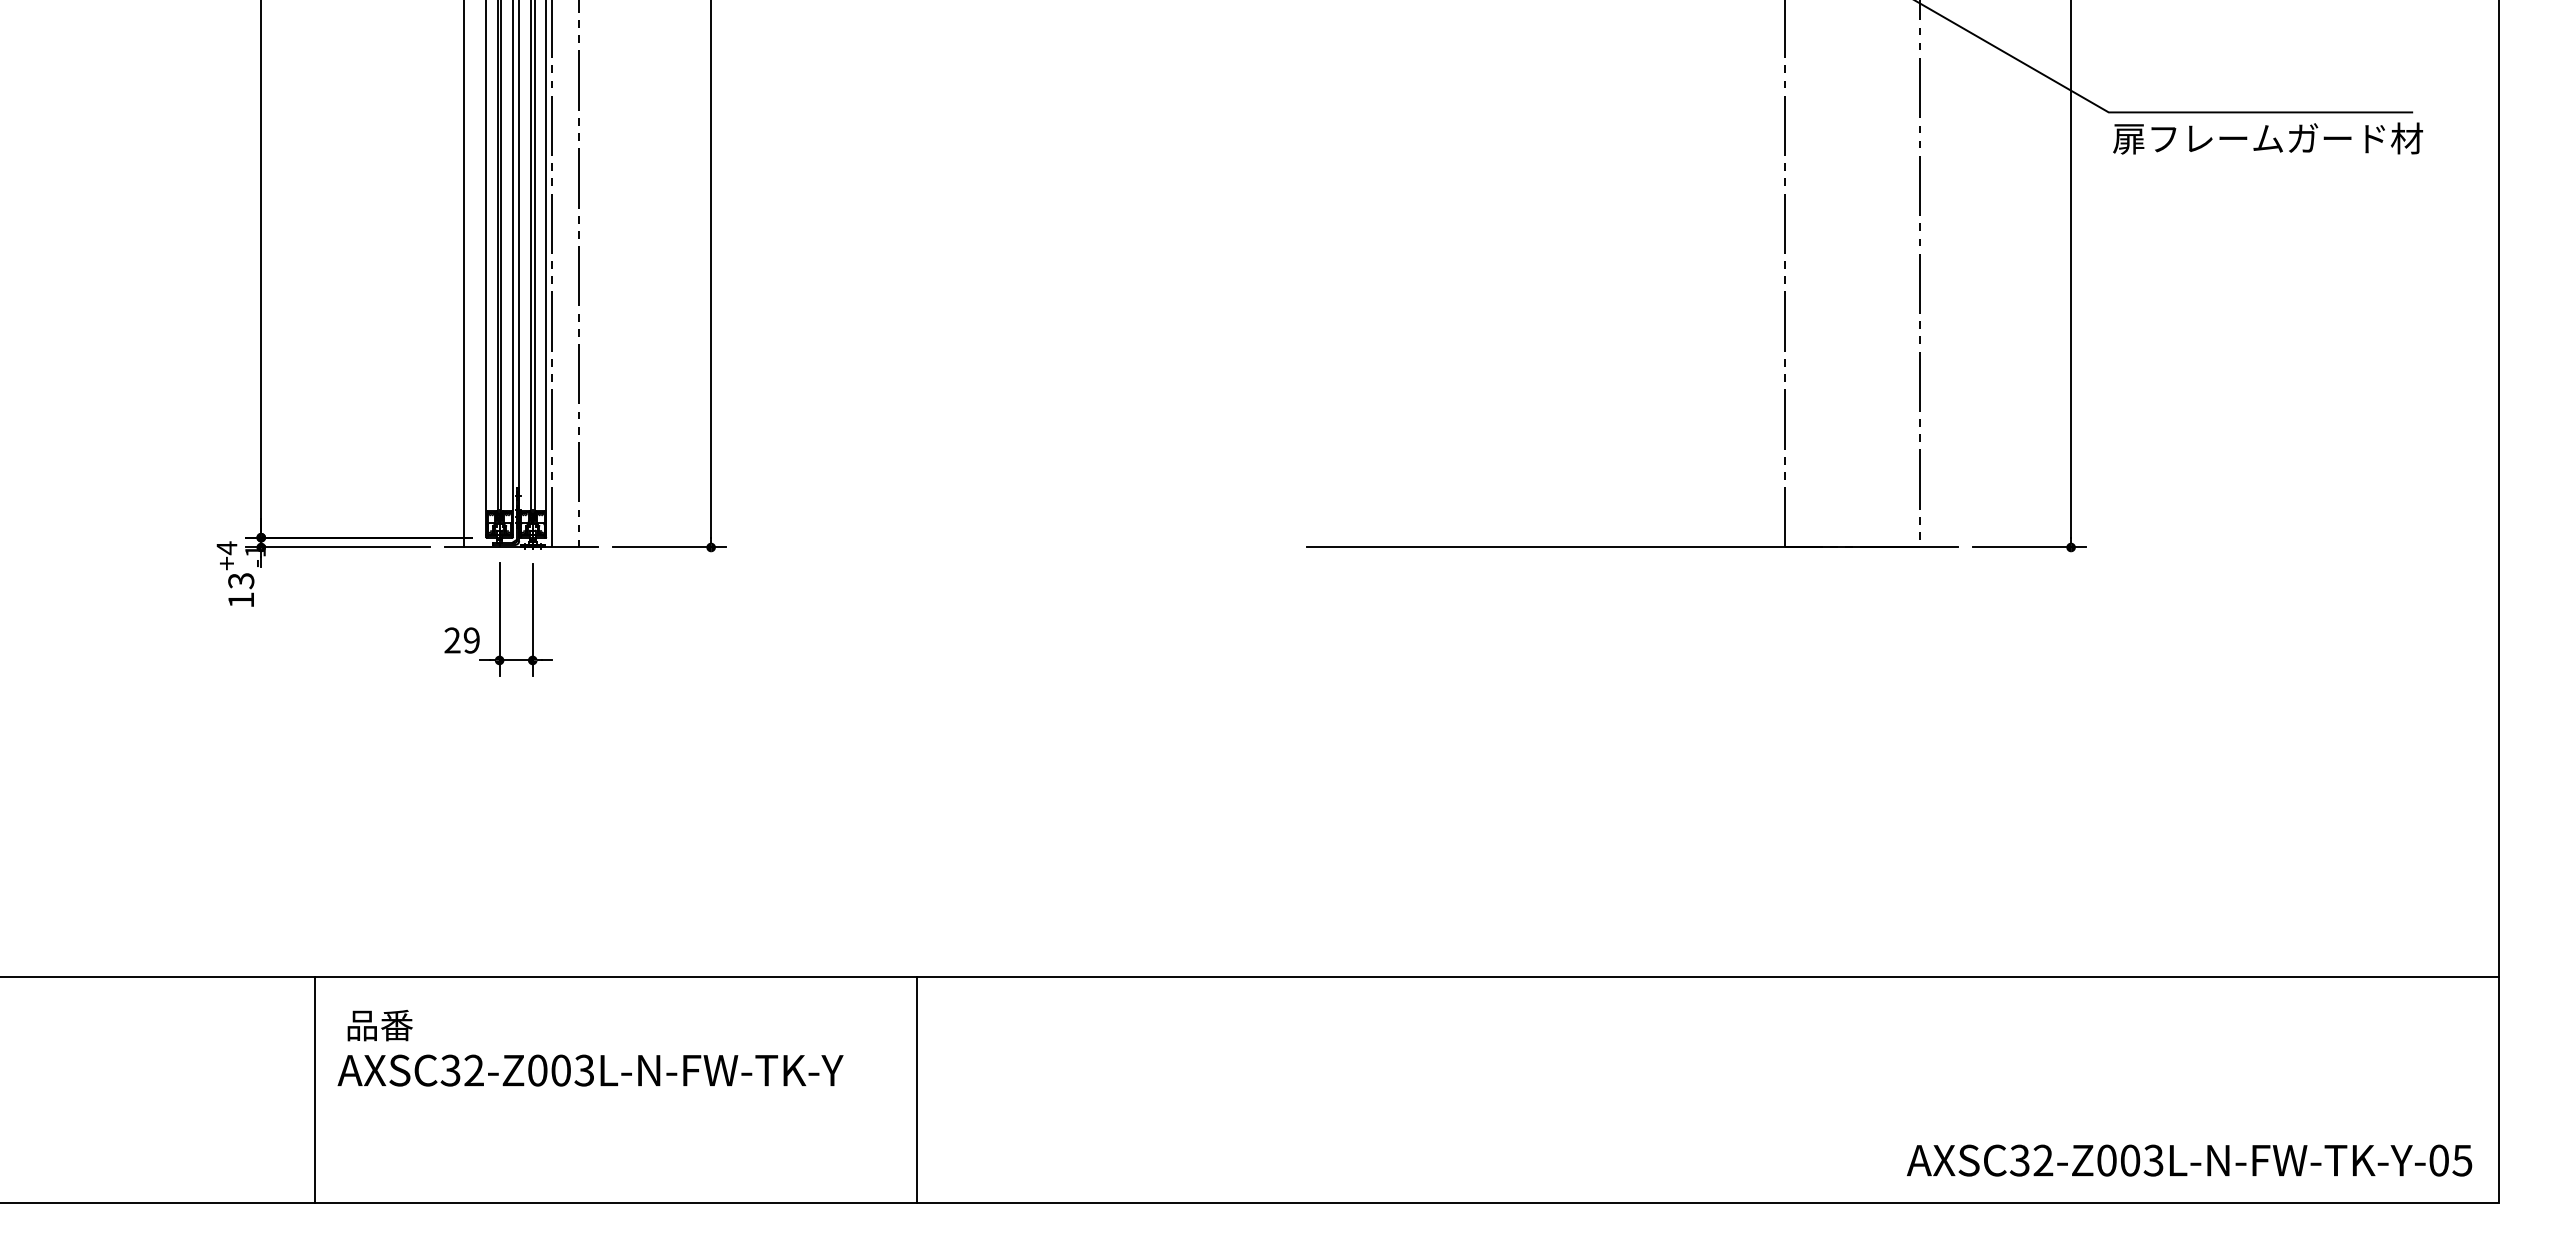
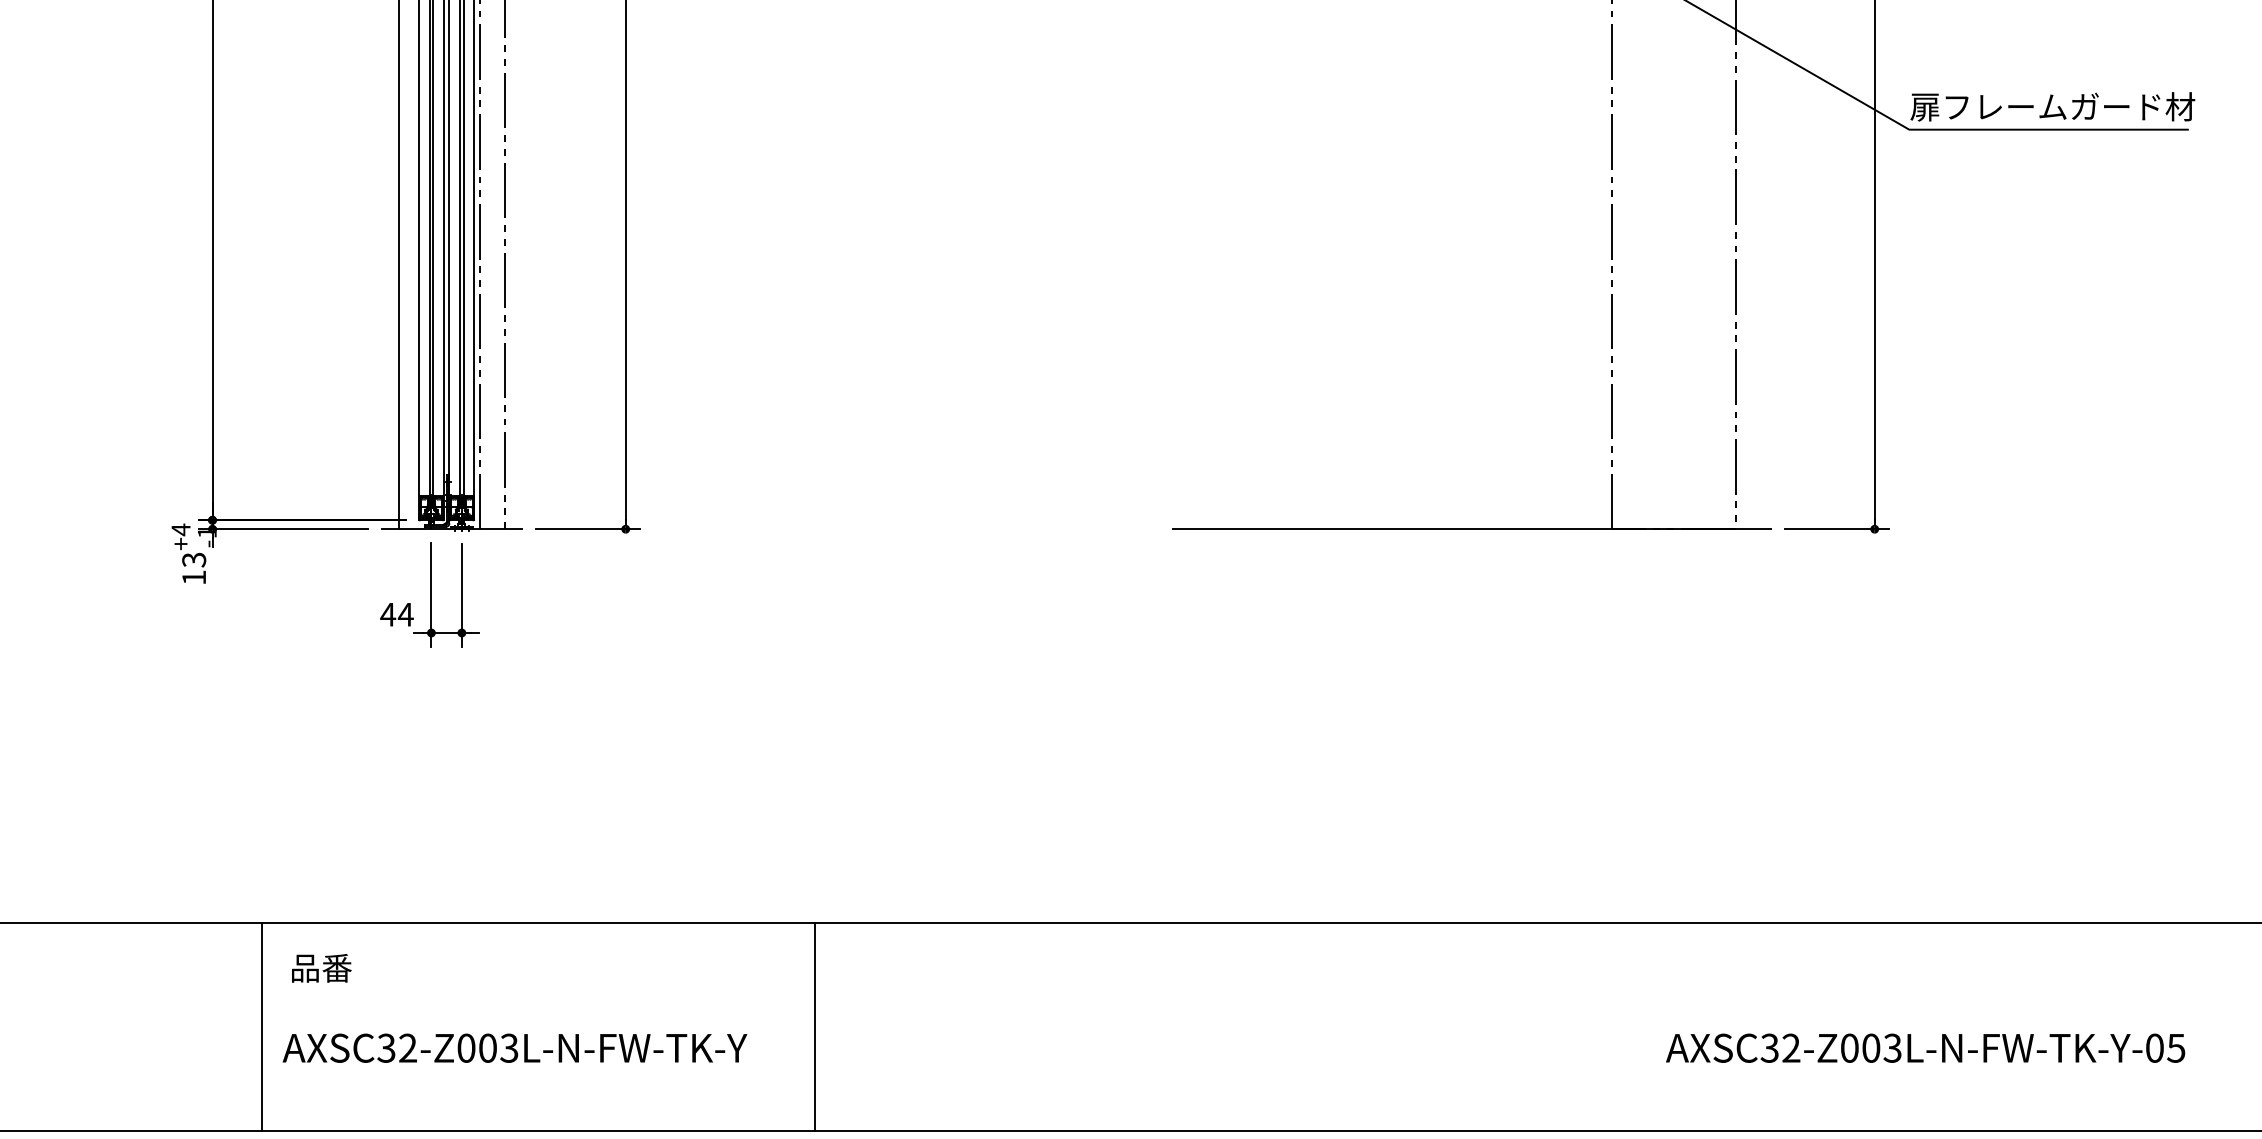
text: (2268, 138) -> (2053, 106), moved
text: (461, 640) -> (396, 614), 29 -> 44
text: (590, 1070) -> (514, 1048), moved
text: (2189, 1160) -> (1925, 1048), moved

